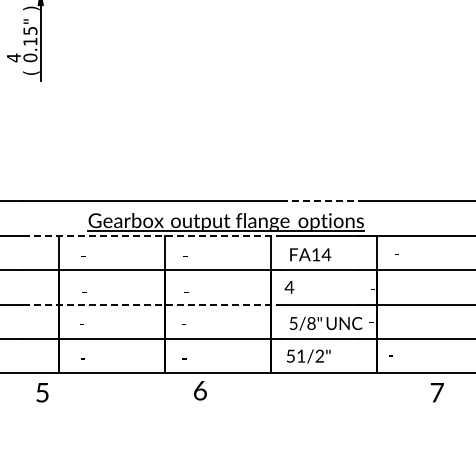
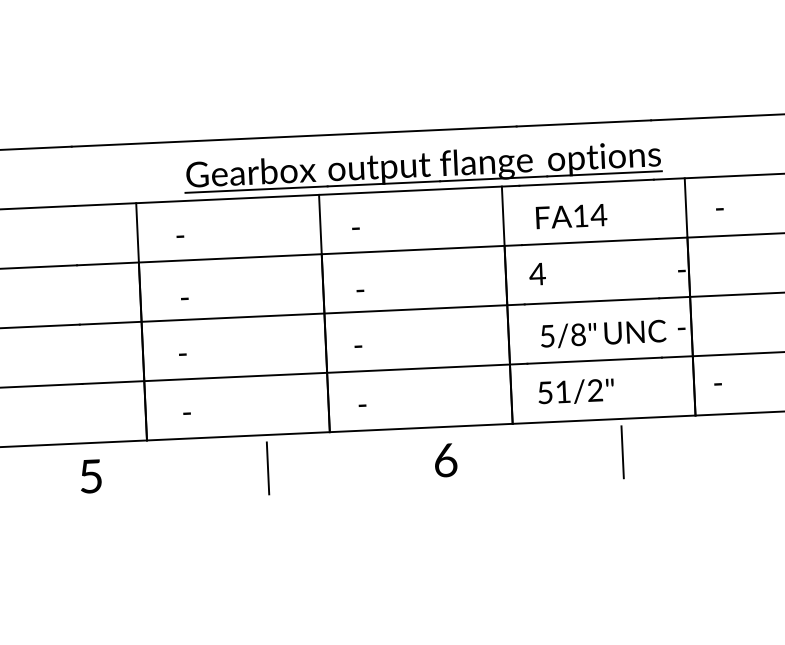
line: (320, 201) -> (584, 123), dashed -> solid
line: (152, 235) -> (297, 195), dashed -> solid
line: (152, 304) -> (302, 314), dashed -> solid
text: (200, 390) -> (445, 459), moved
text: (42, 392) -> (90, 476), moved
line: (128, 392) -> (268, 468), added
line: (334, 392) -> (623, 451), added

